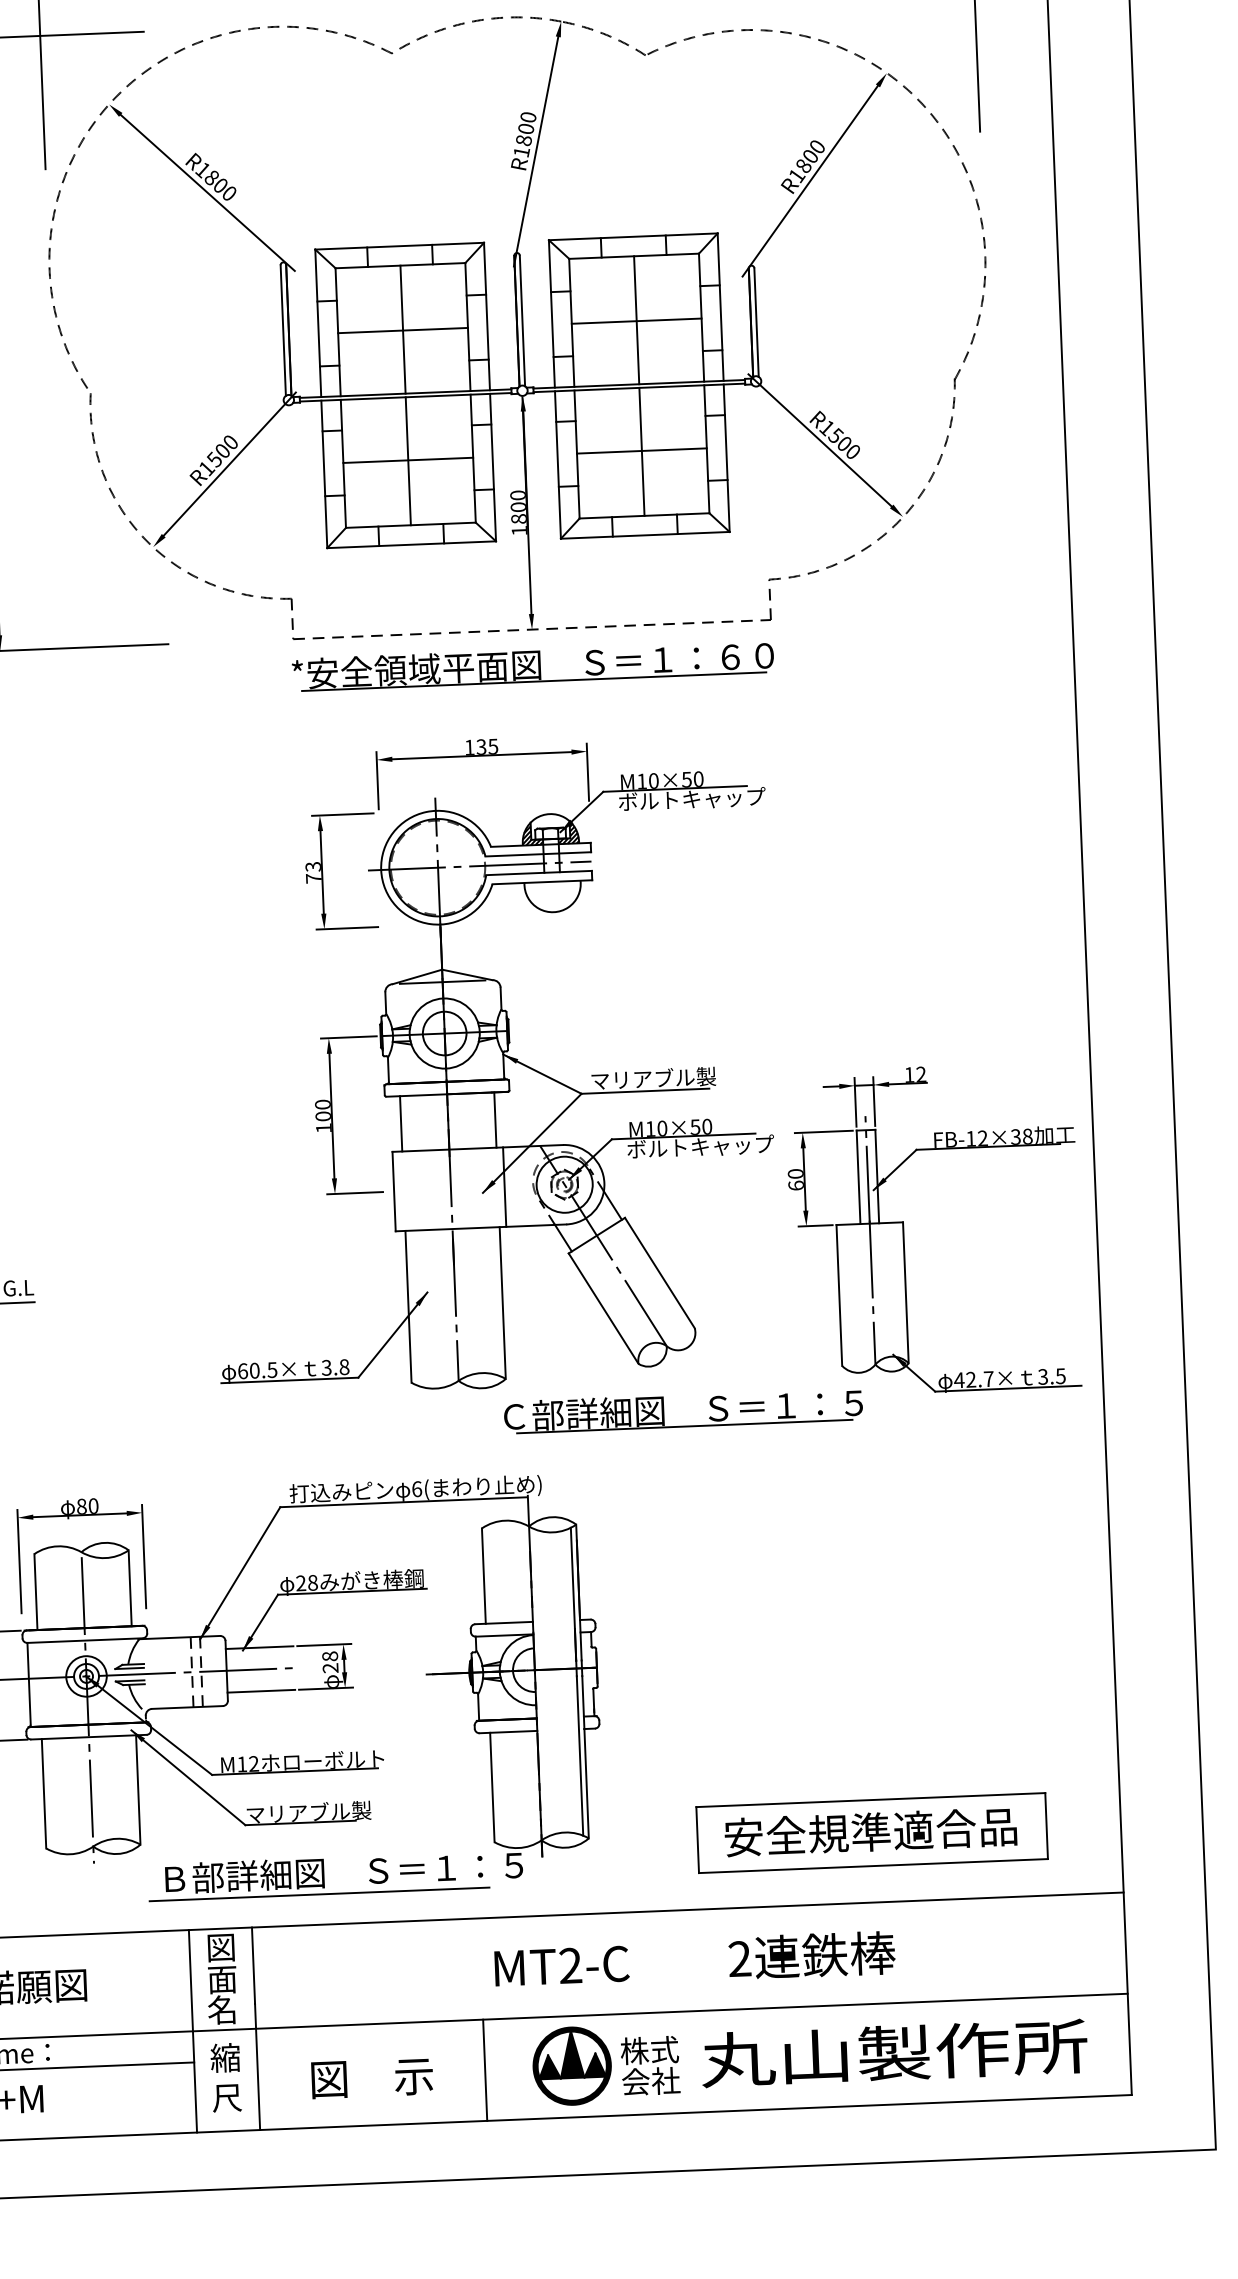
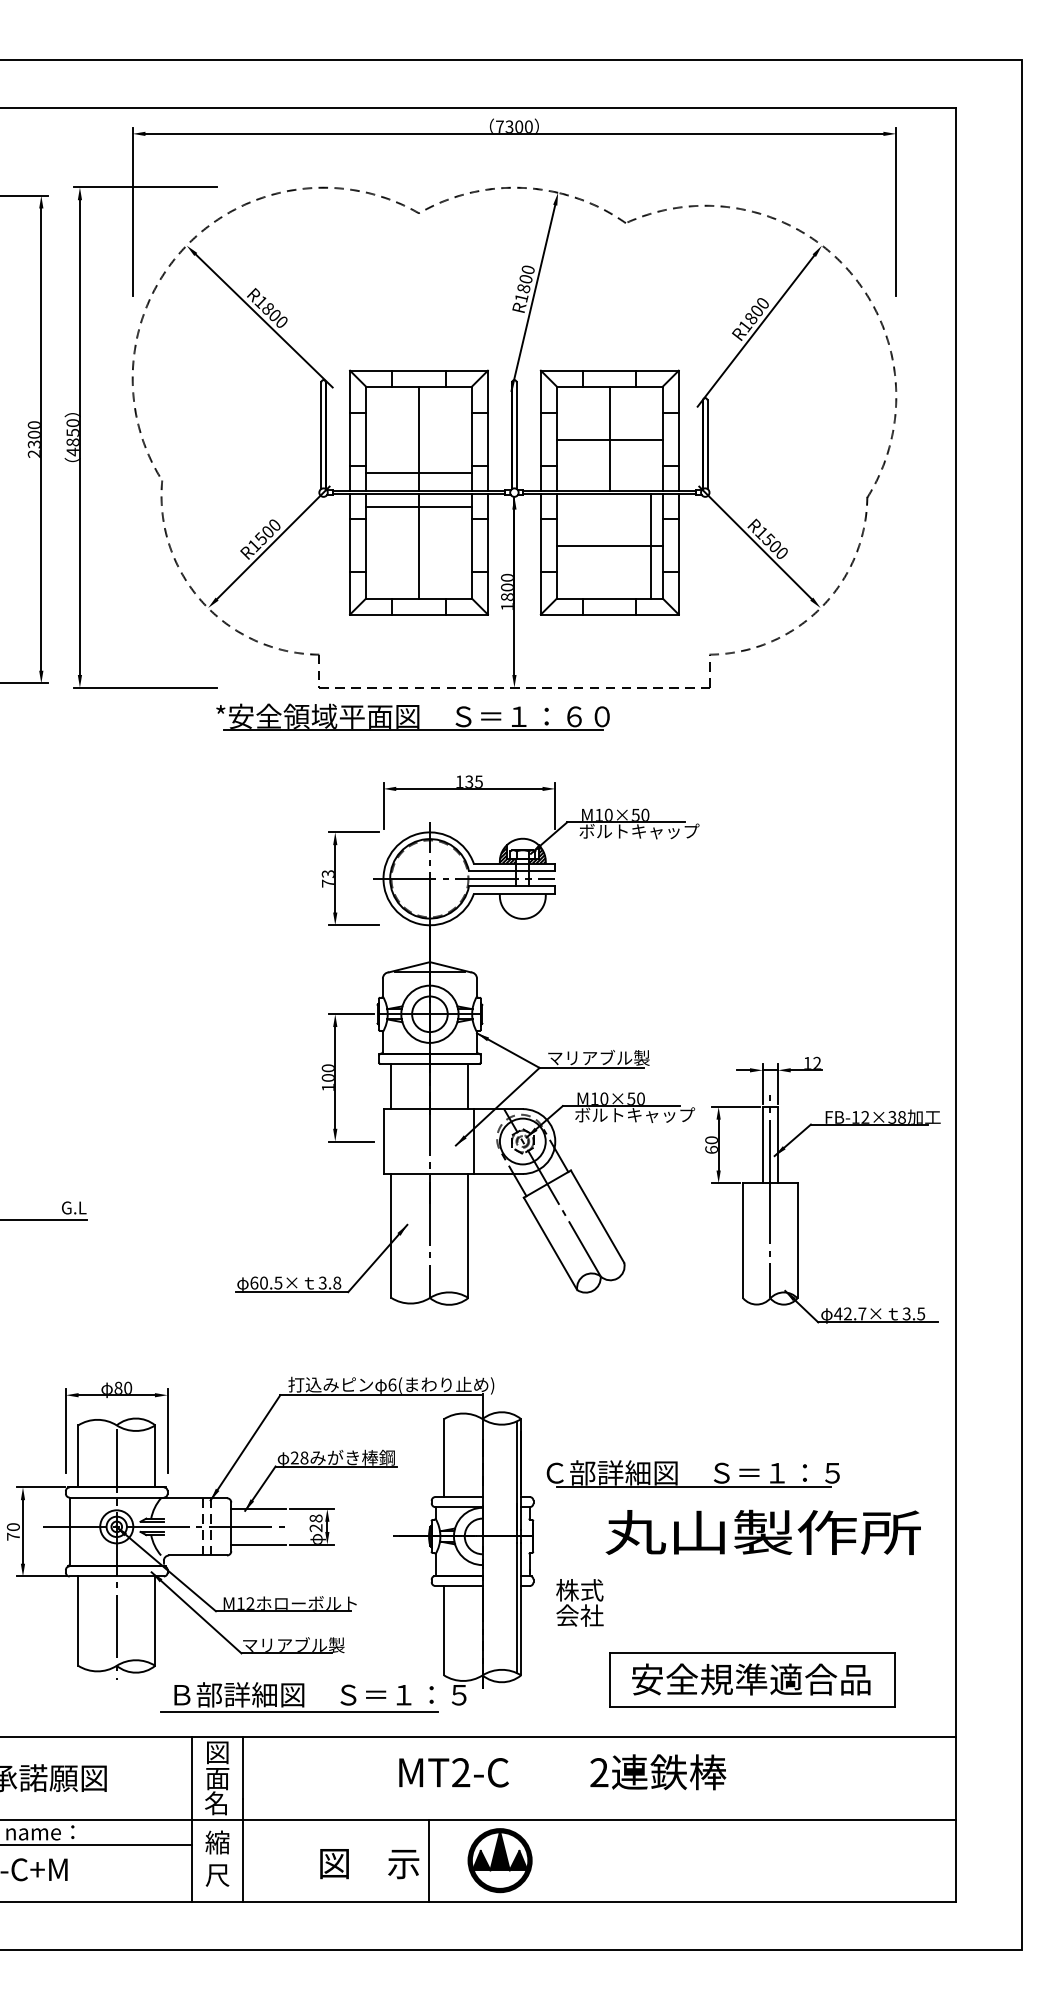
line: (402, 330) -> (418, 472), moved
line: (641, 452) -> (650, 546), moved
line: (407, 460) -> (418, 506), moved
part: (532, 664) -> (412, 716), moved
part: (683, 1426) -> (692, 1486), moved
text: (694, 1960) -> (562, 1772), moved
text: (893, 2051) -> (762, 1531), moved
text: (649, 2065) -> (579, 1602), moved
text: (372, 2078) -> (369, 1864), moved

